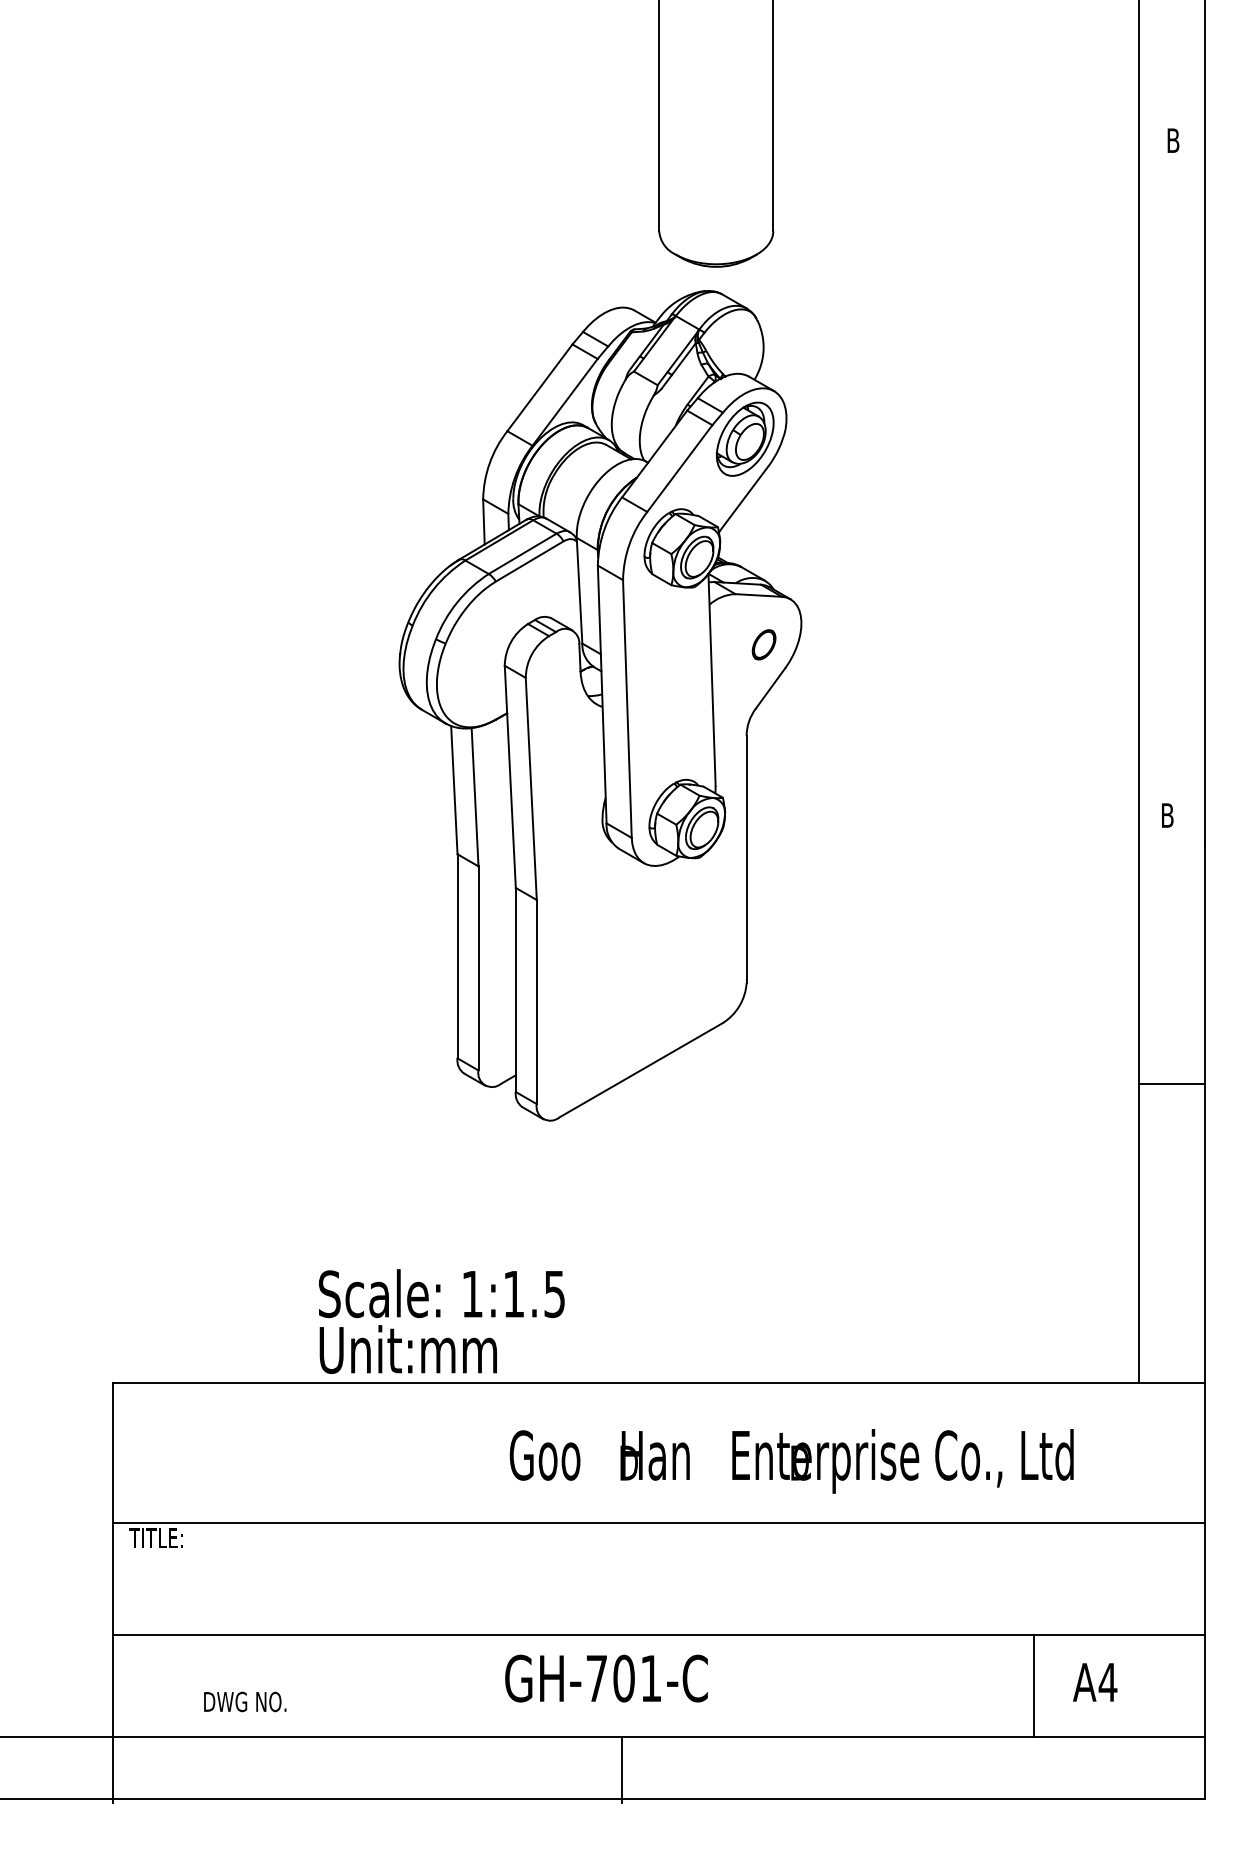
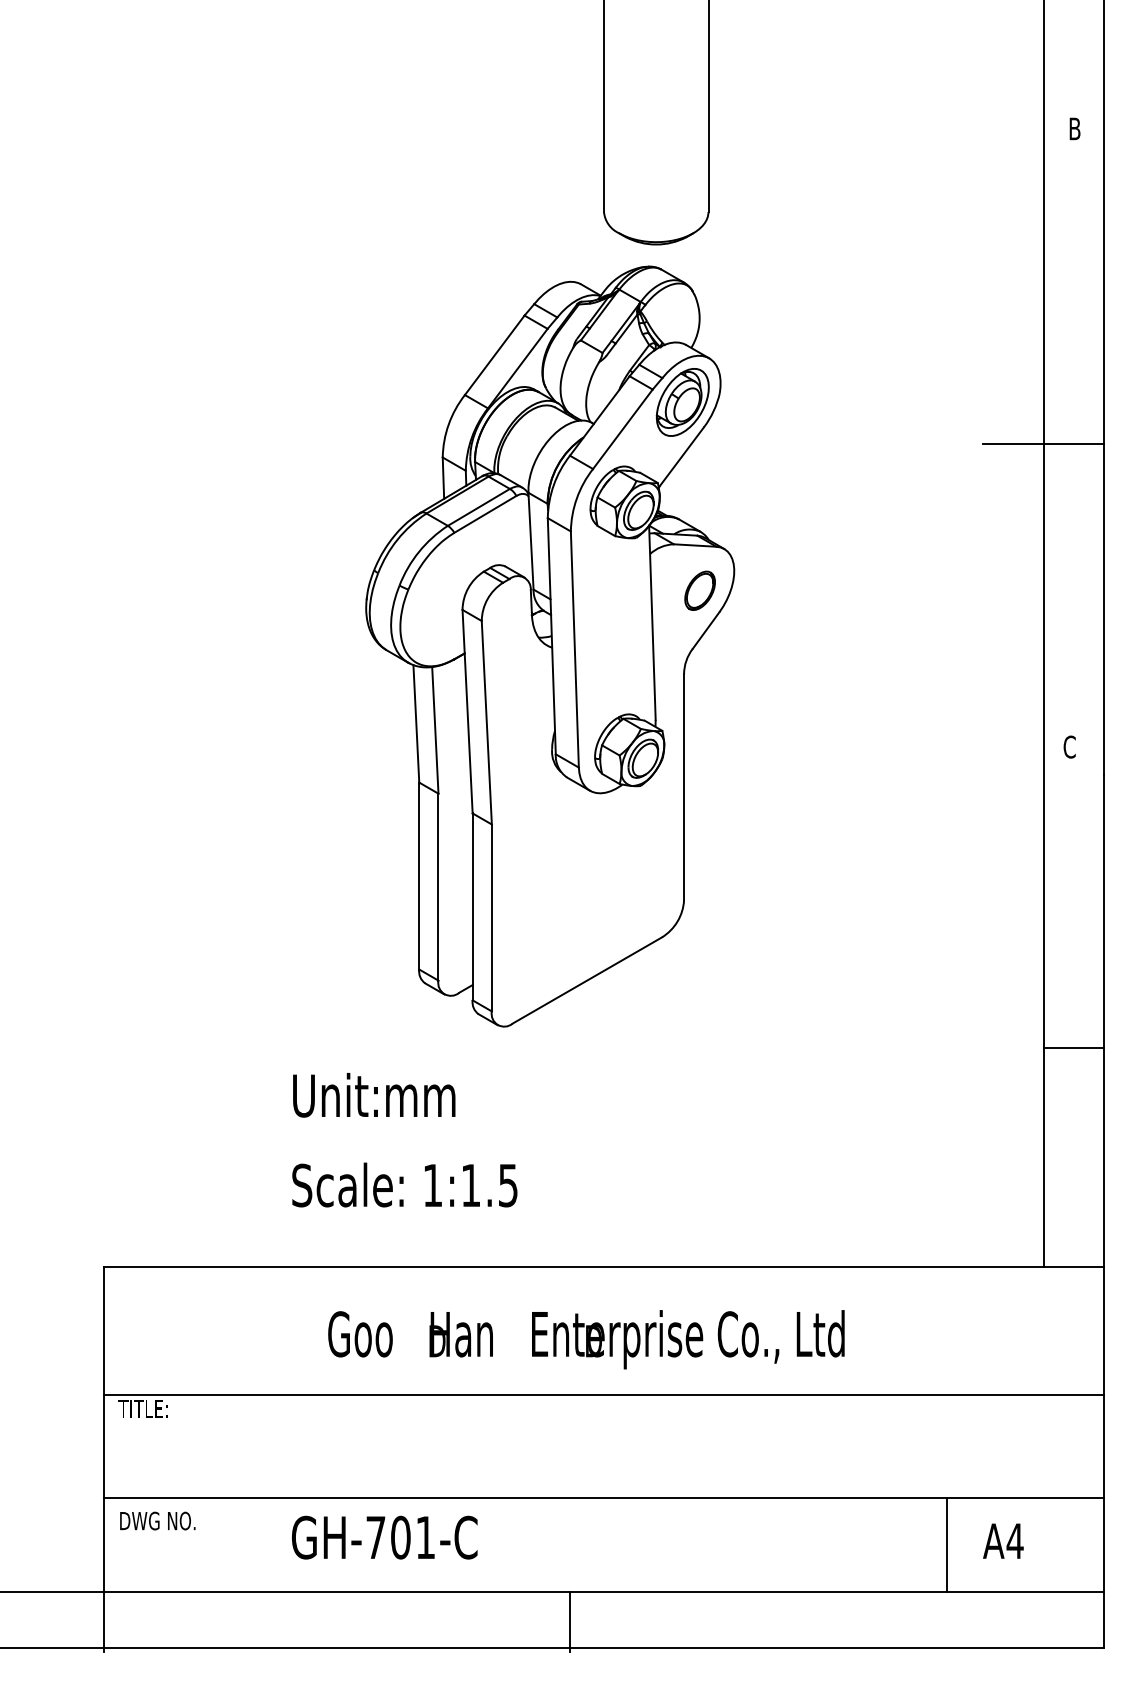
line: (1139, 484) -> (1043, 443), added
part: (763, 644) -> (699, 590), size x1.43
text: (1167, 814) -> (1069, 746), B -> C
line: (1171, 1083) -> (1073, 1047), moved
text: (408, 1349) -> (374, 1095), moved
text: (791, 1461) -> (586, 1339), moved
text: (606, 1678) -> (384, 1537), moved
text: (244, 1701) -> (157, 1520), moved

